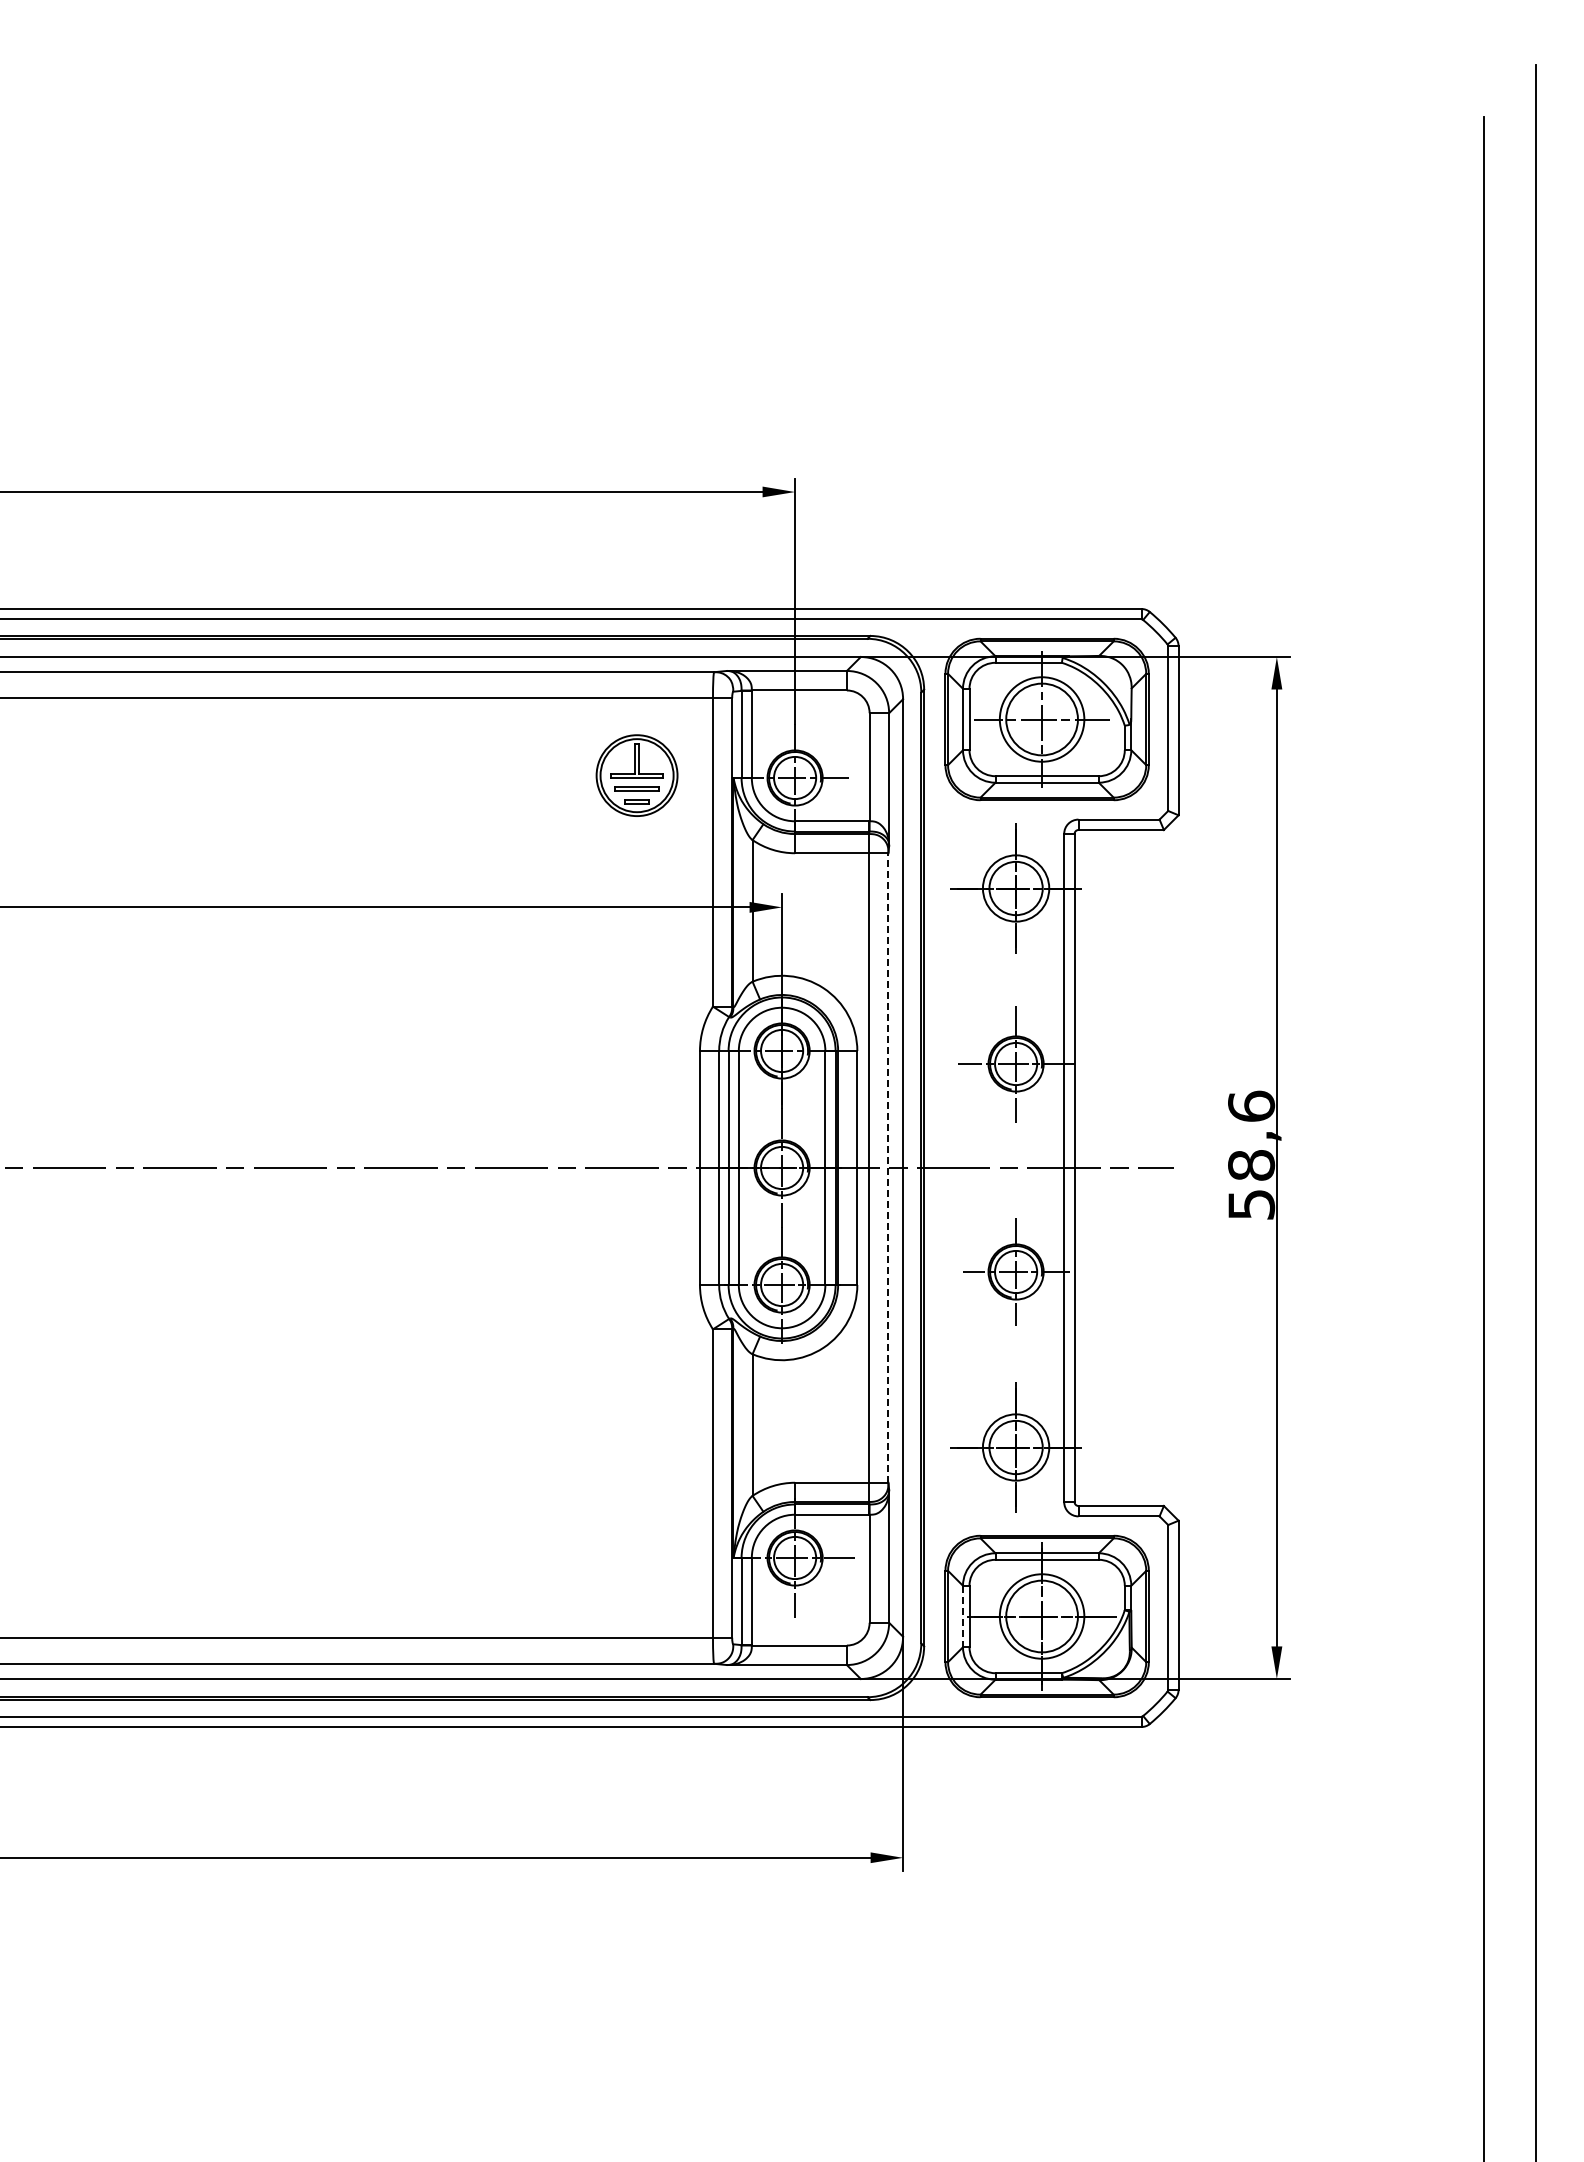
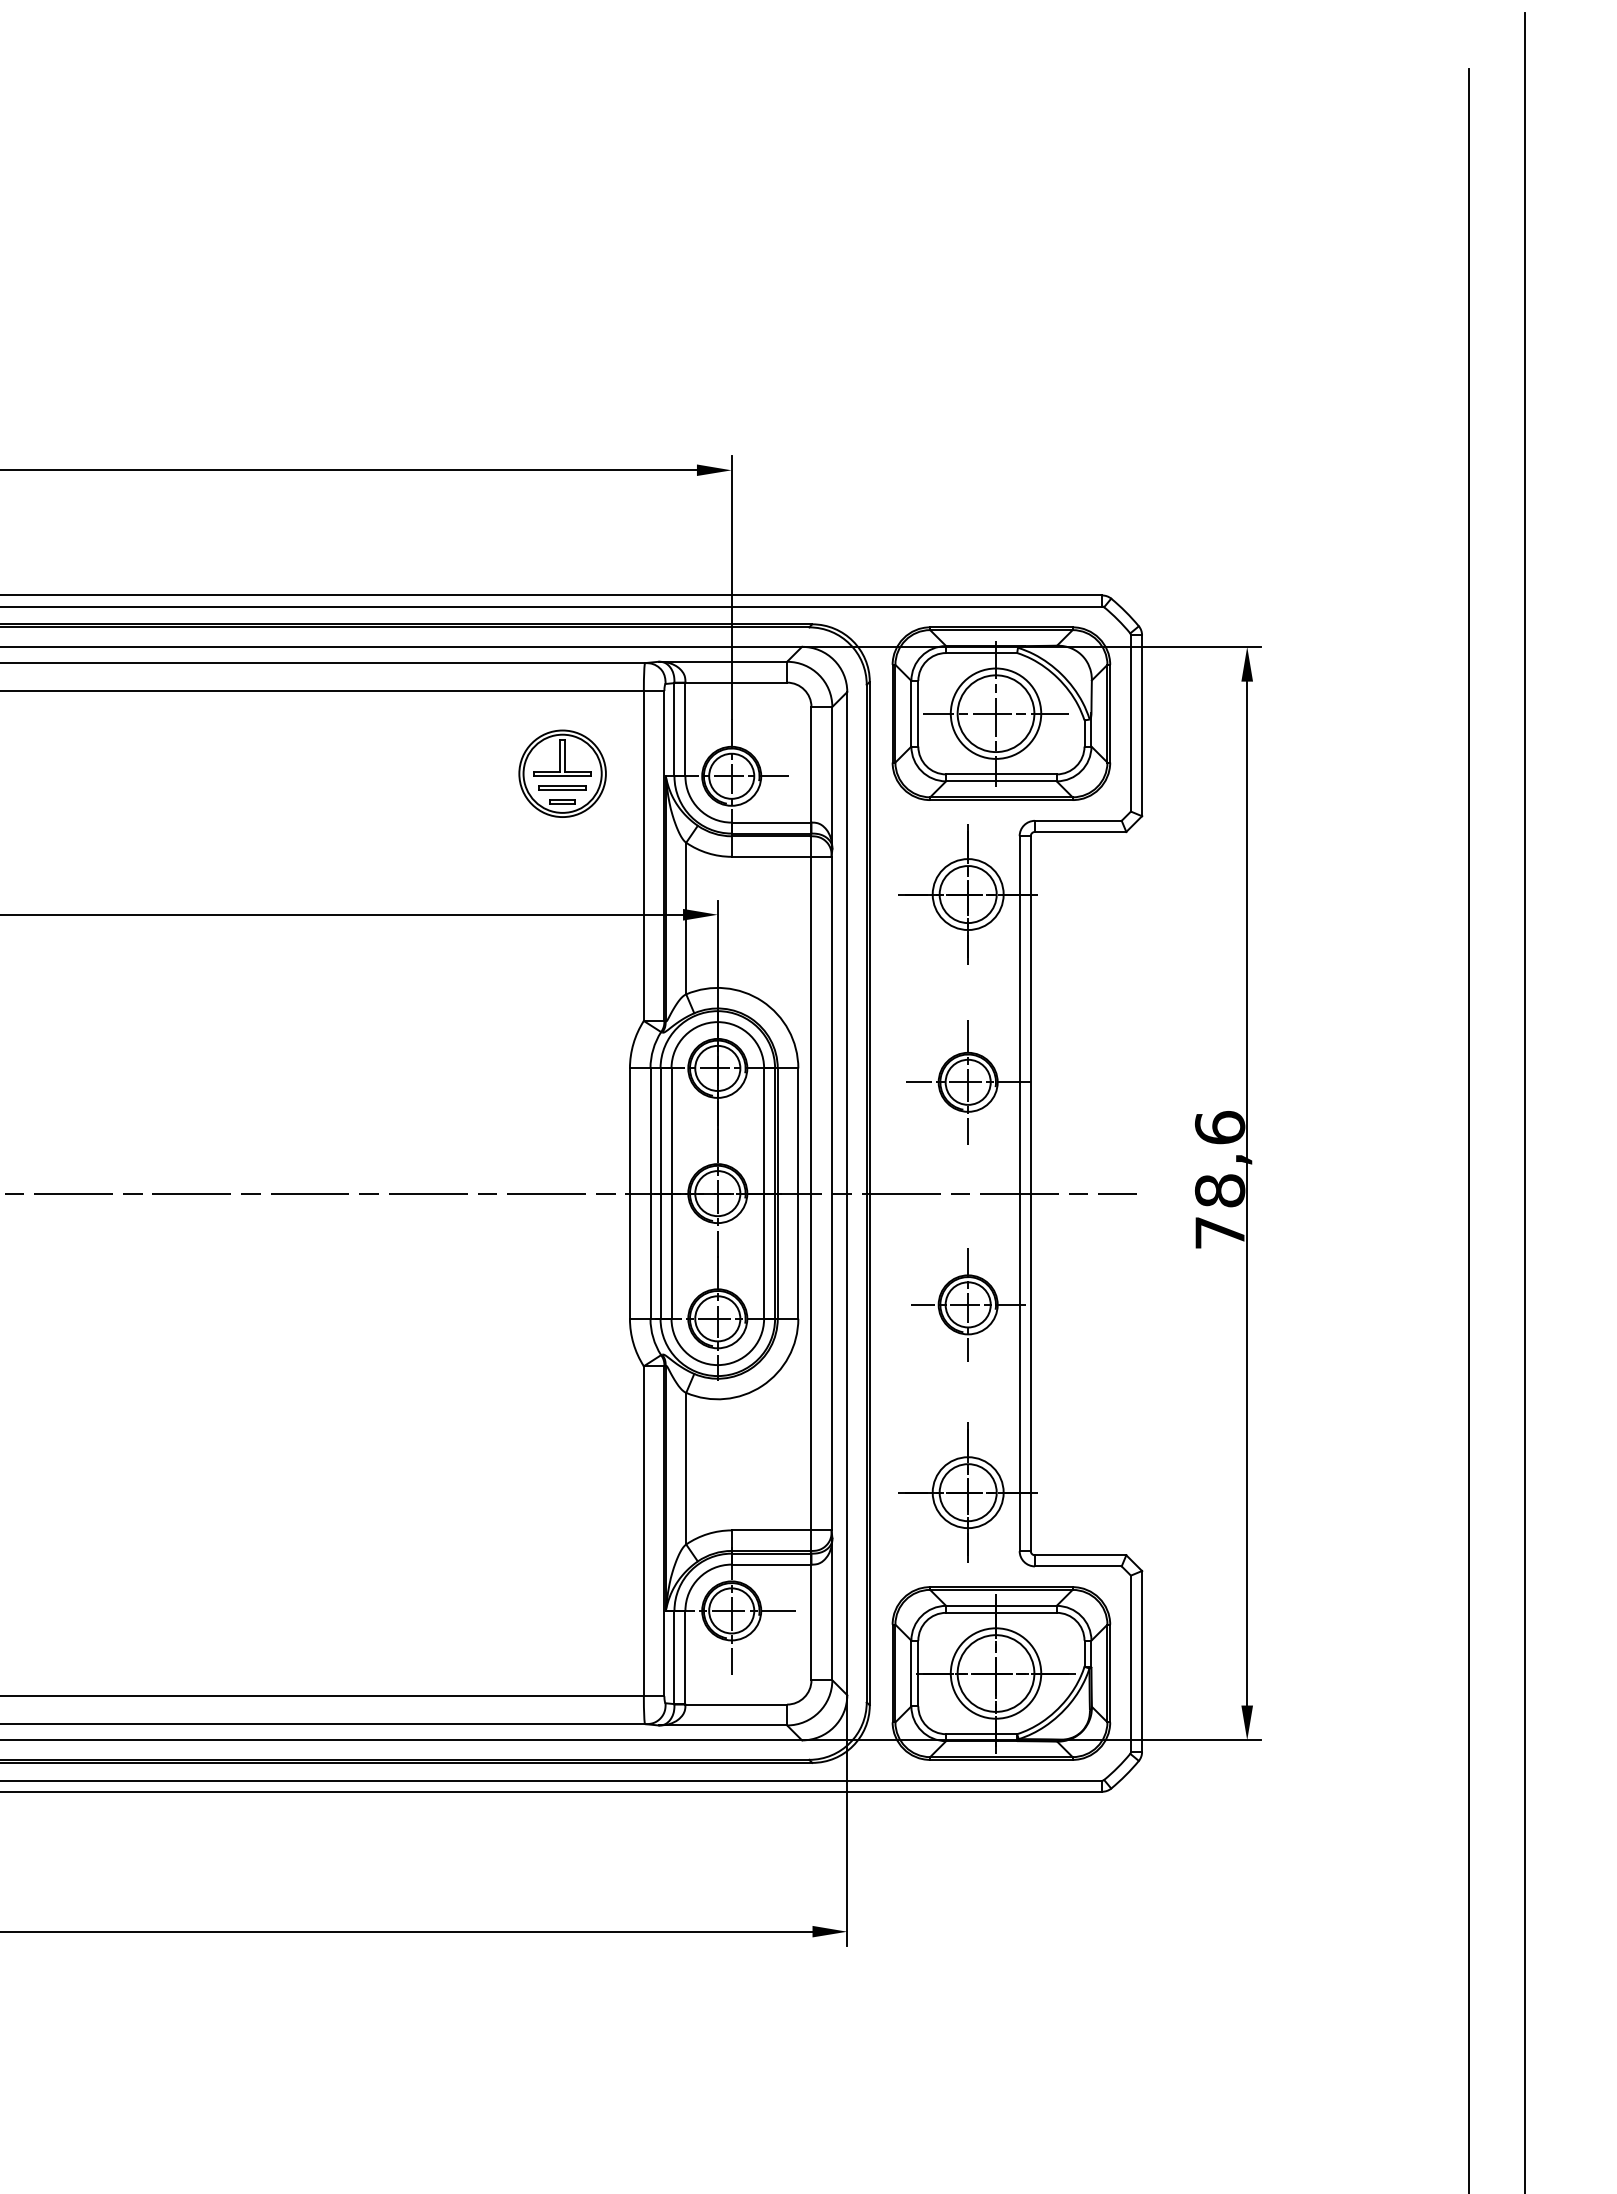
line: (888, 1168) -> (831, 1194), dashed -> solid
text: (1251, 1204) -> (1220, 1232), 58,6 -> 78,6
line: (963, 1616) -> (911, 1673), dashed -> solid

